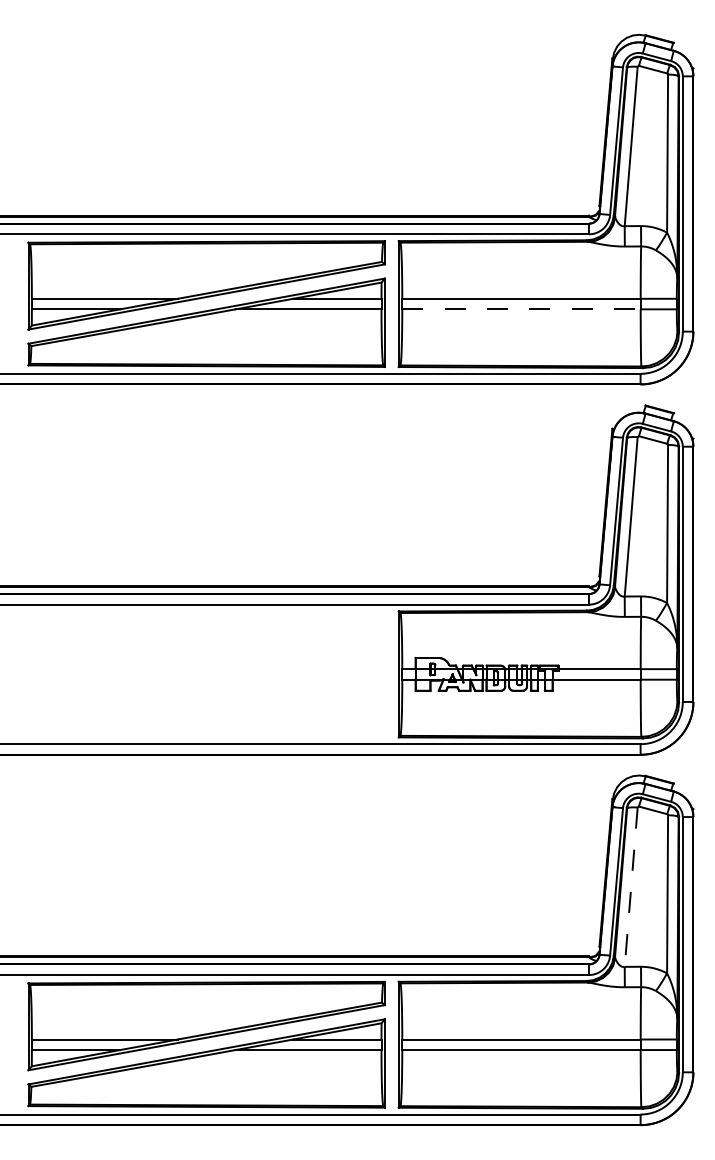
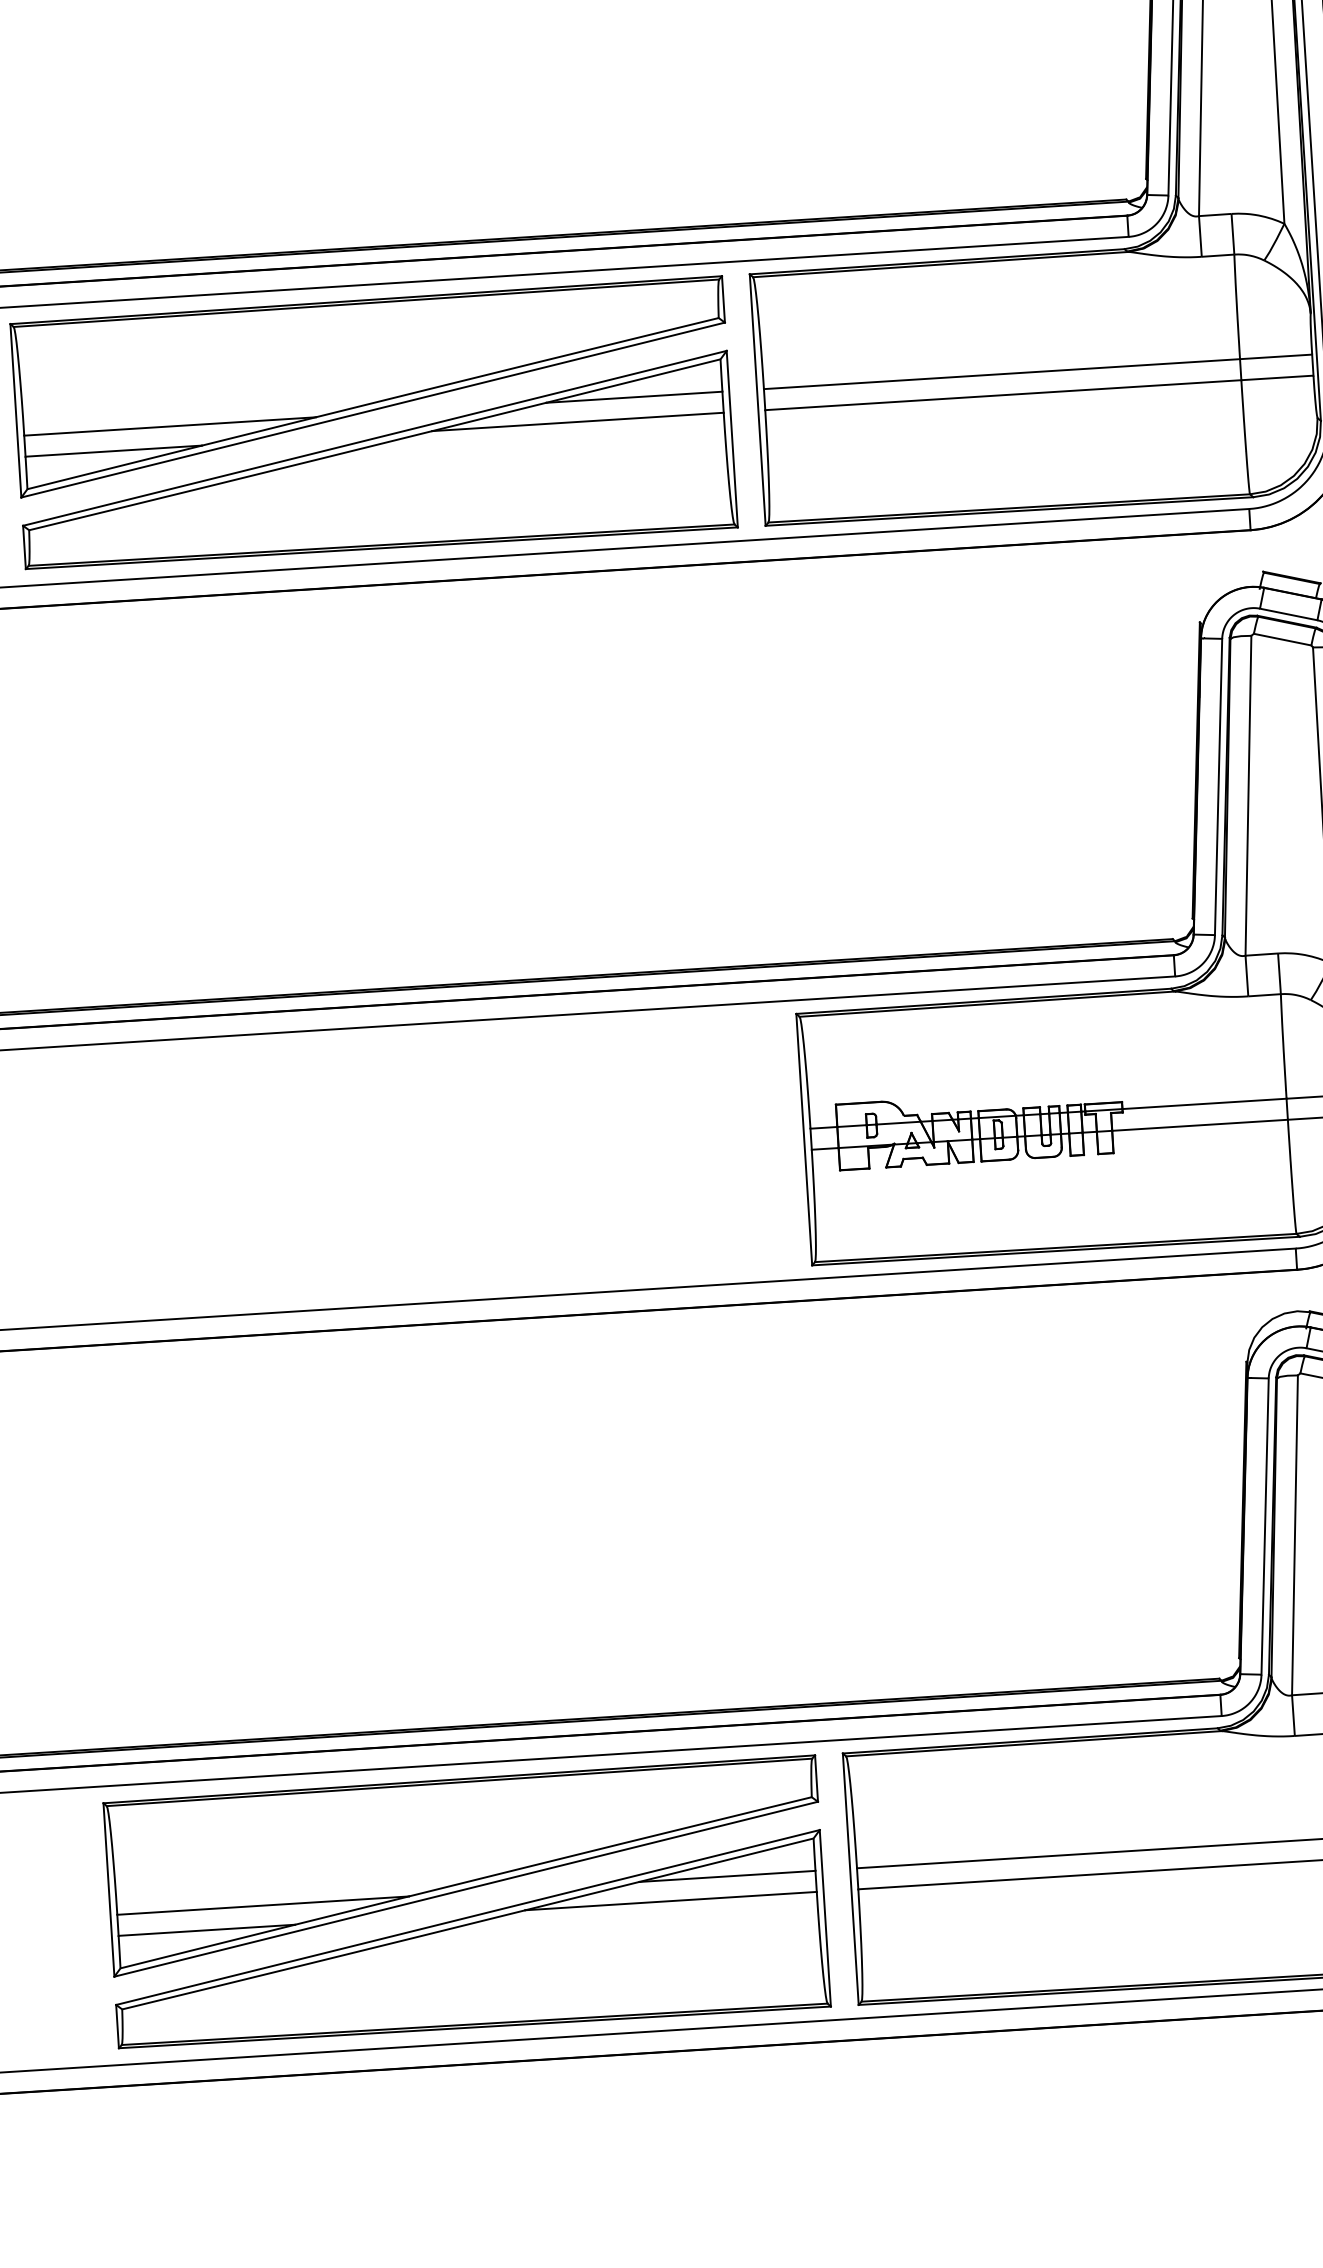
line: (522, 309) -> (1005, 395), dashed -> solid
line: (631, 887) -> (1295, 1535), dashed -> solid

